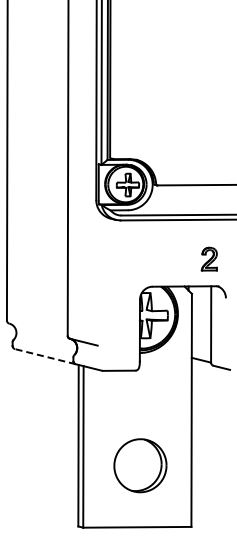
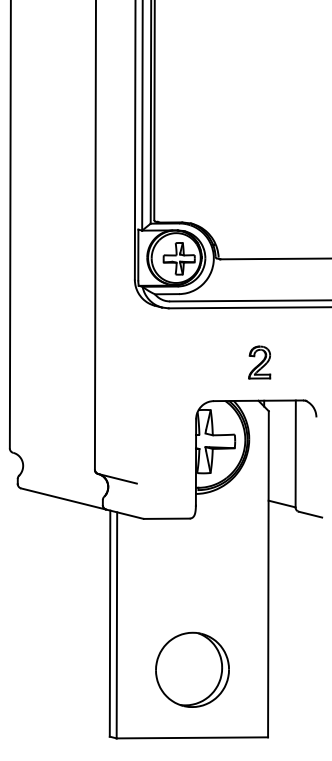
part: (208, 258) -> (258, 361), moved
line: (44, 356) -> (62, 498), dashed -> solid
part: (140, 465) -> (192, 669), moved

